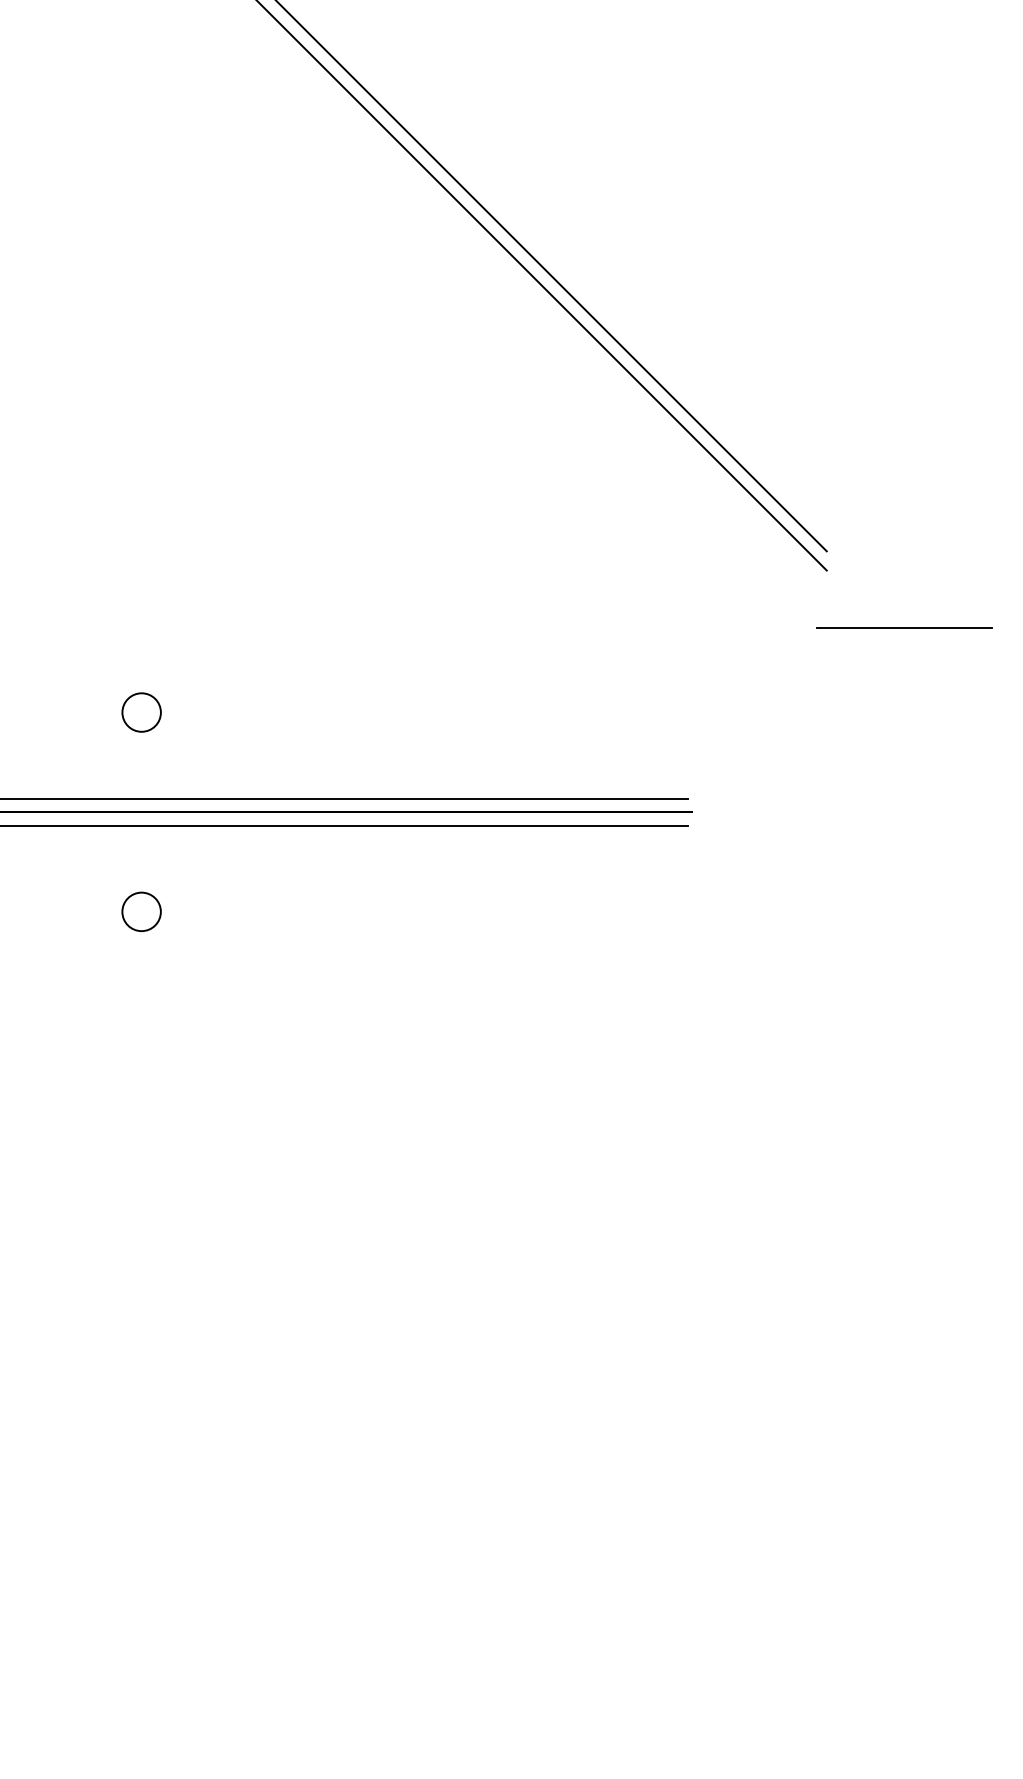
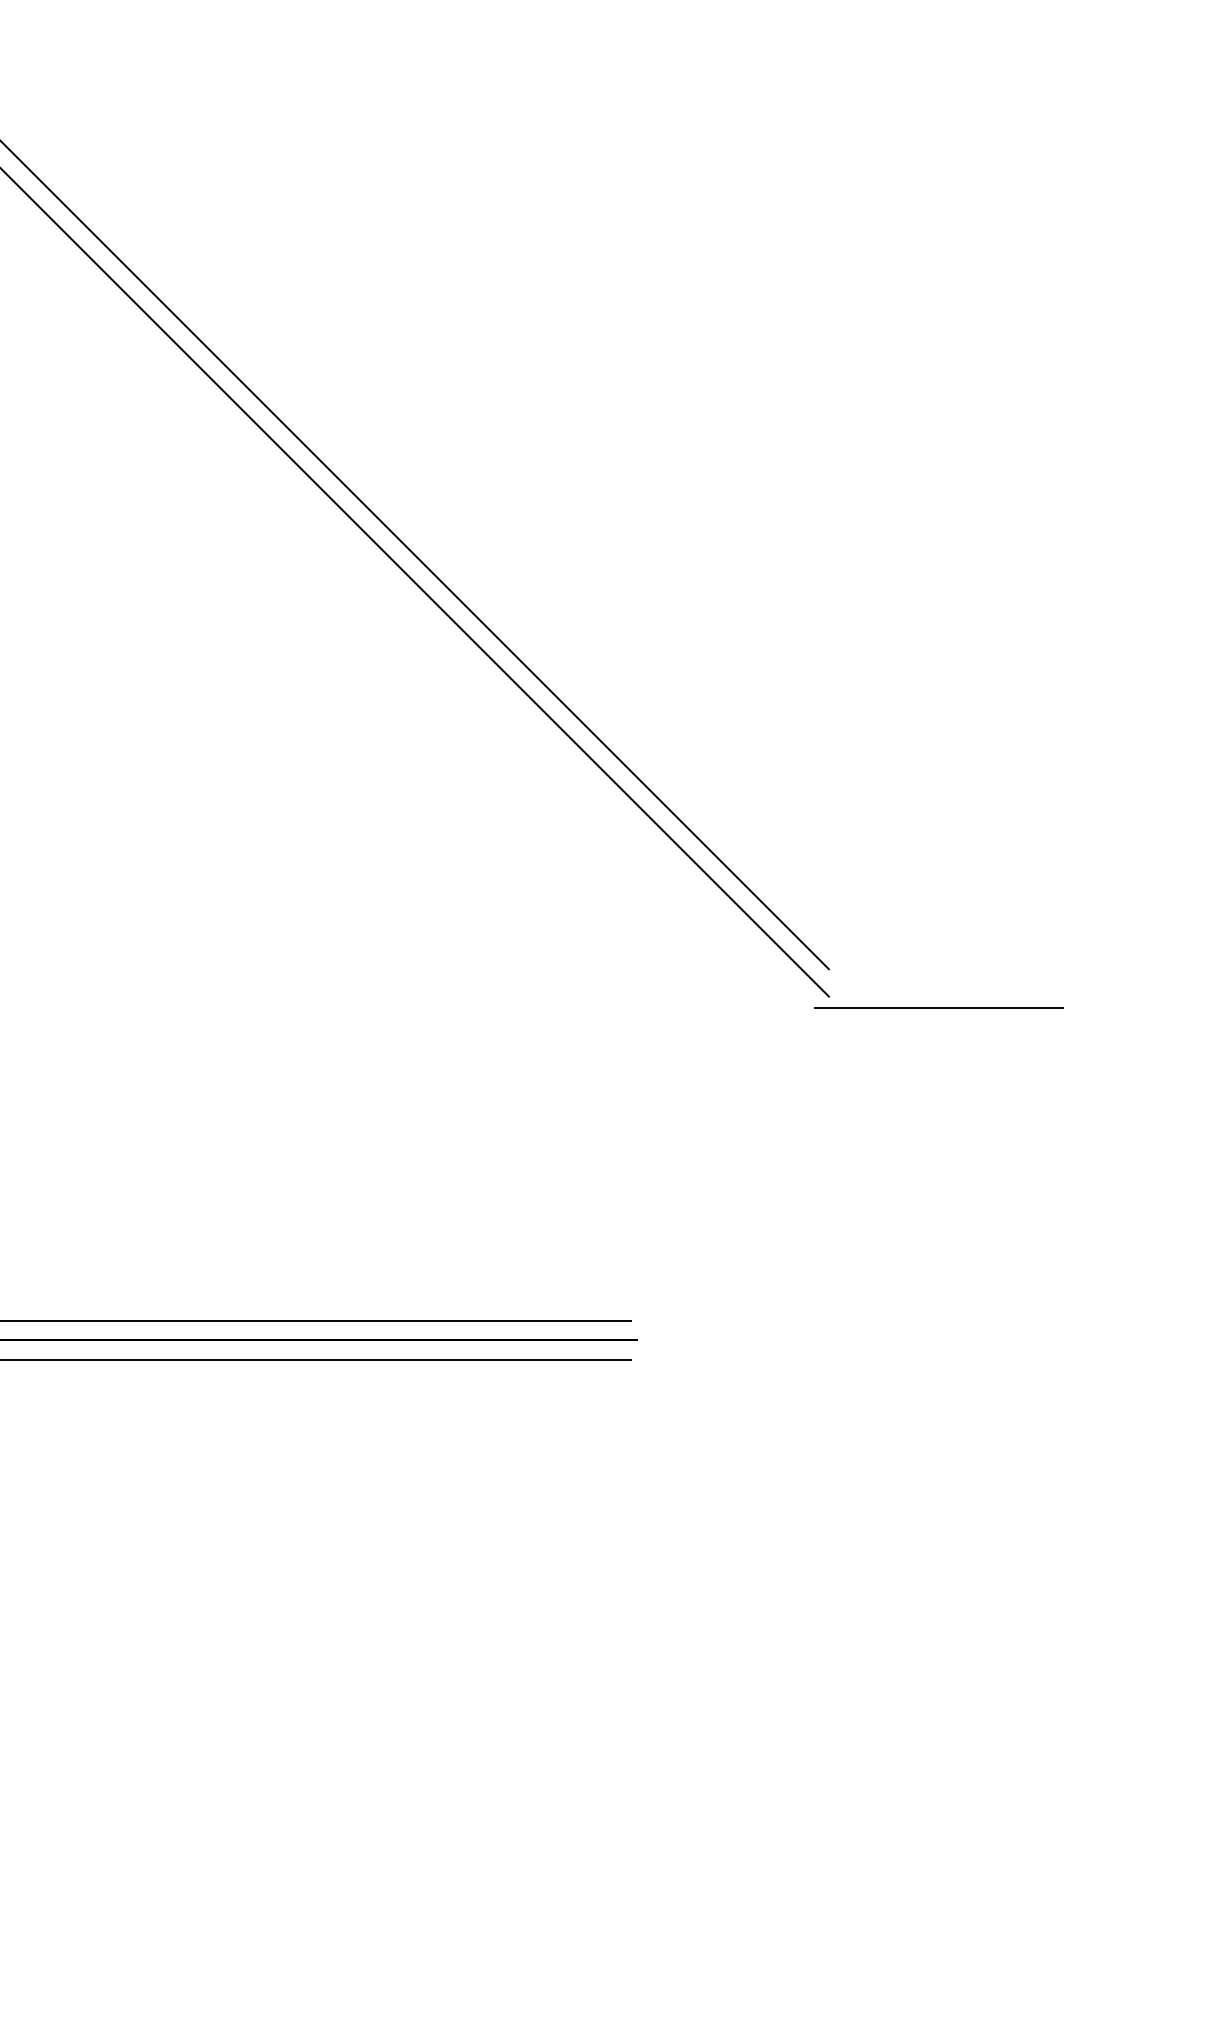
line: (904, 627) -> (939, 1006), moved

